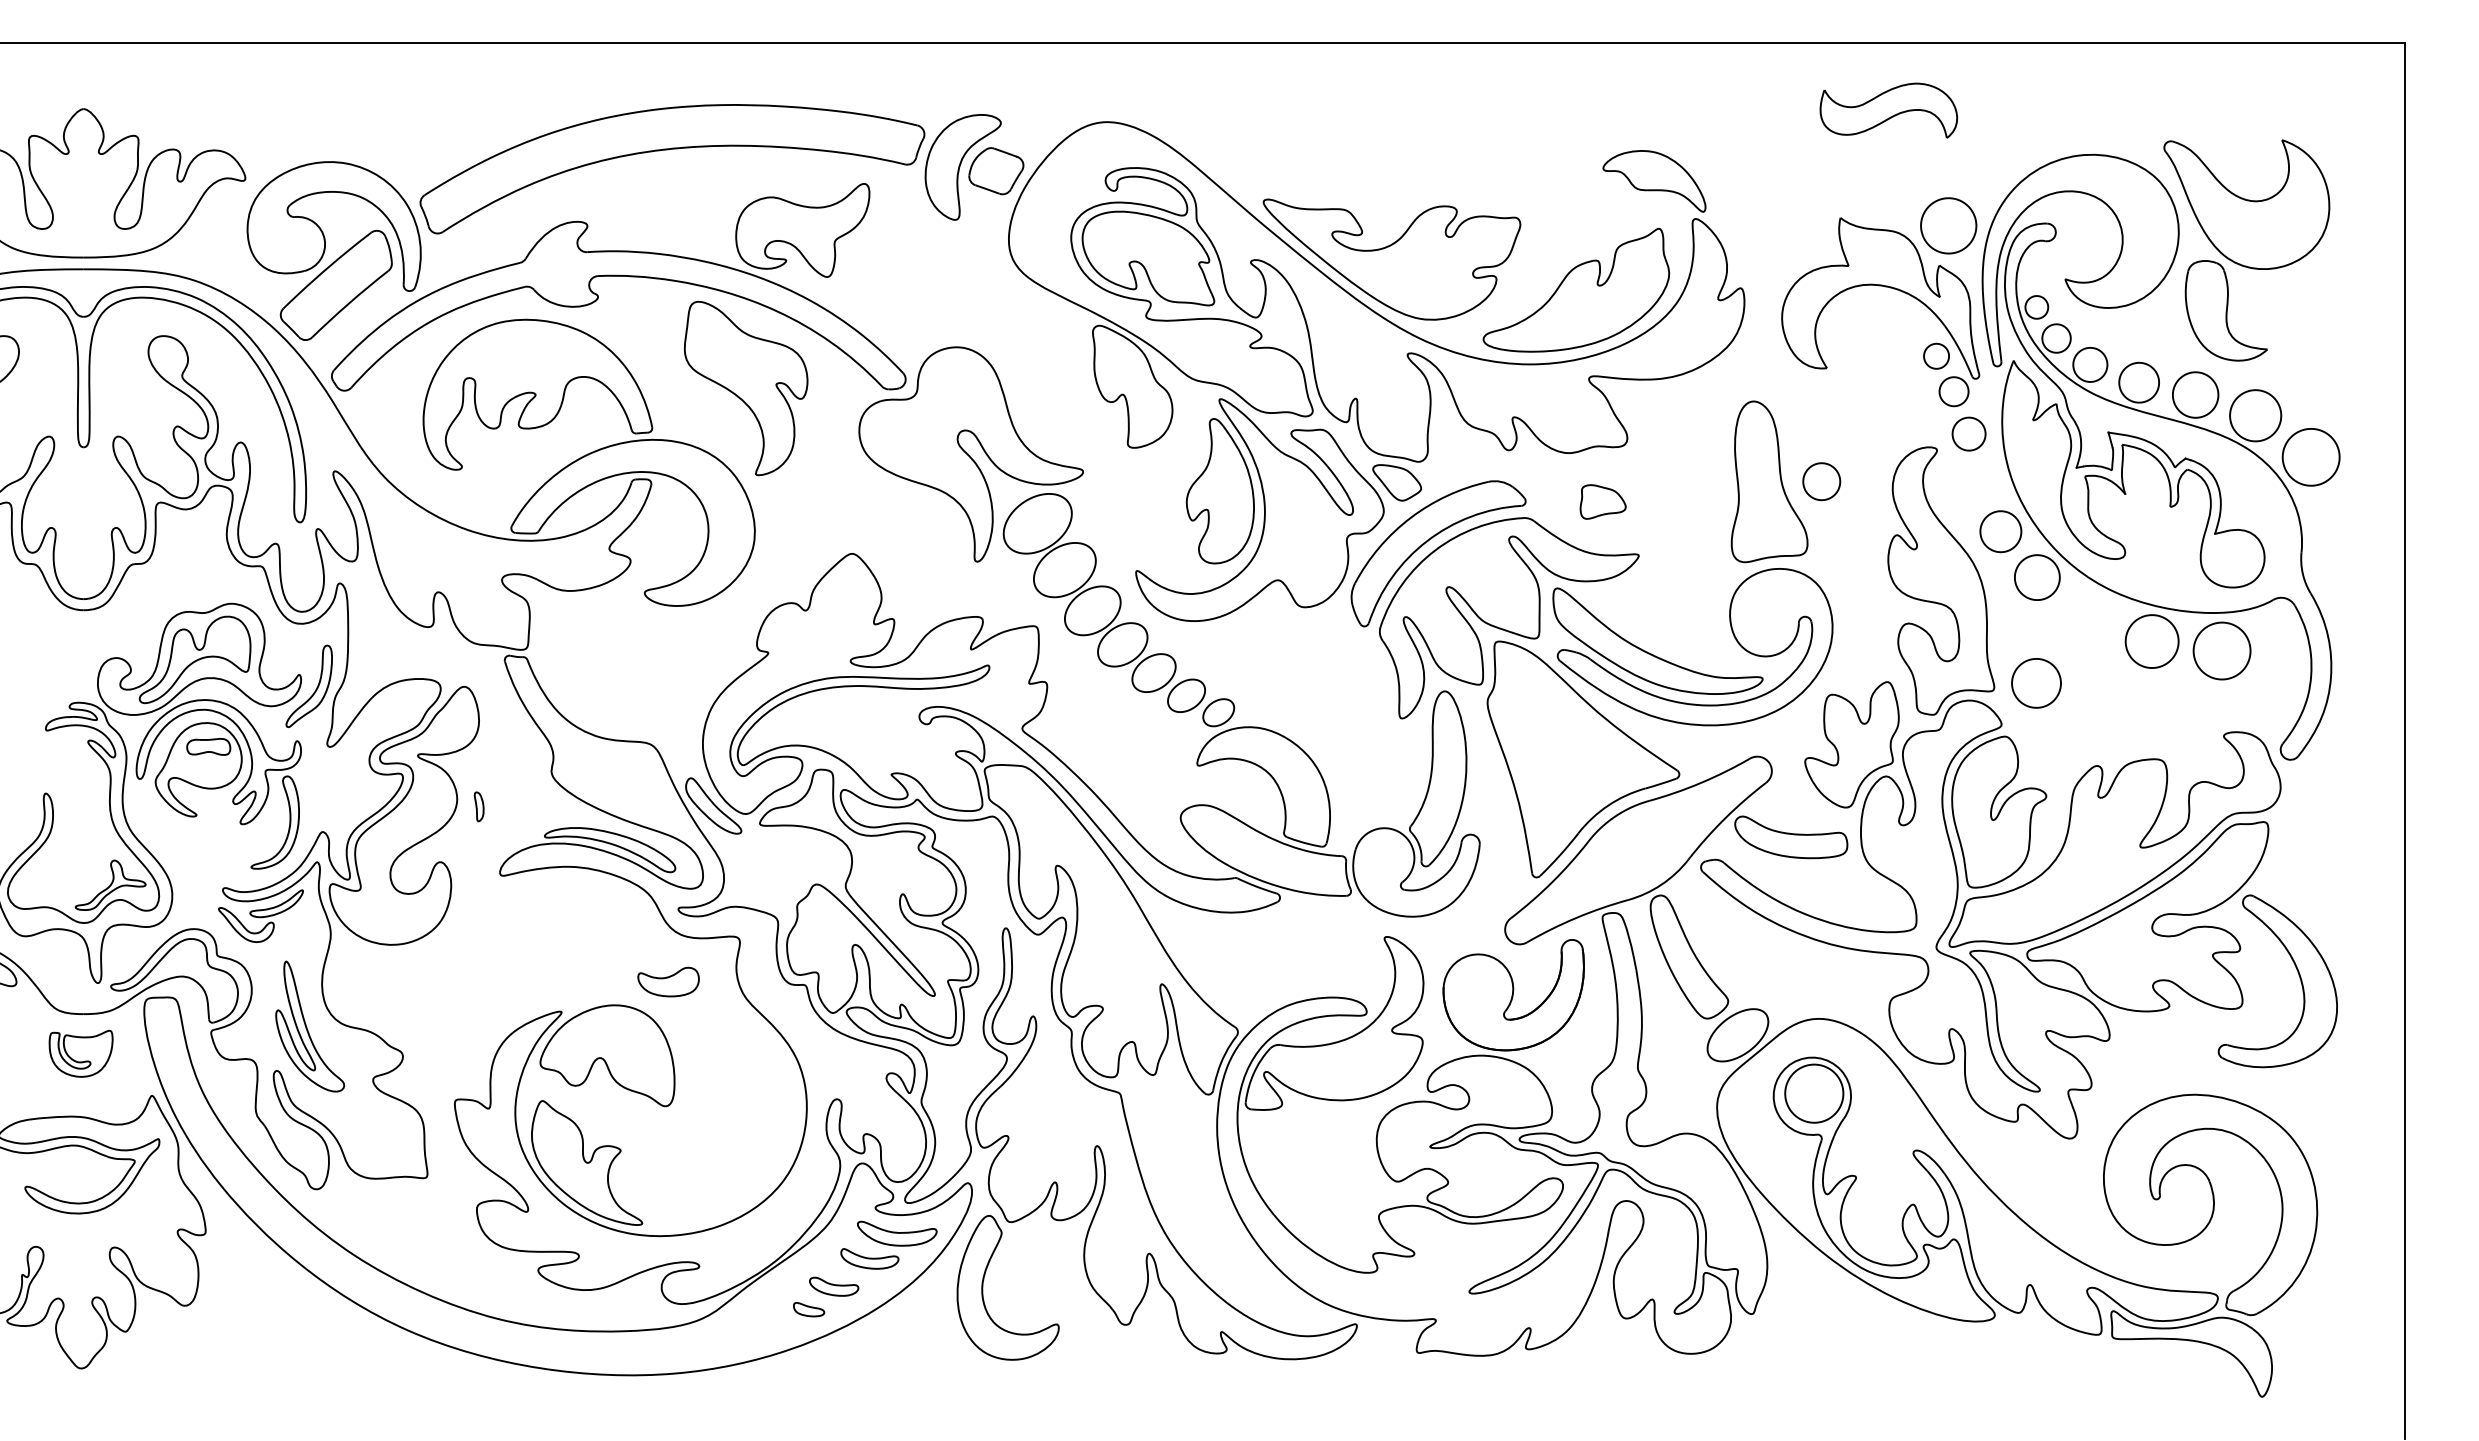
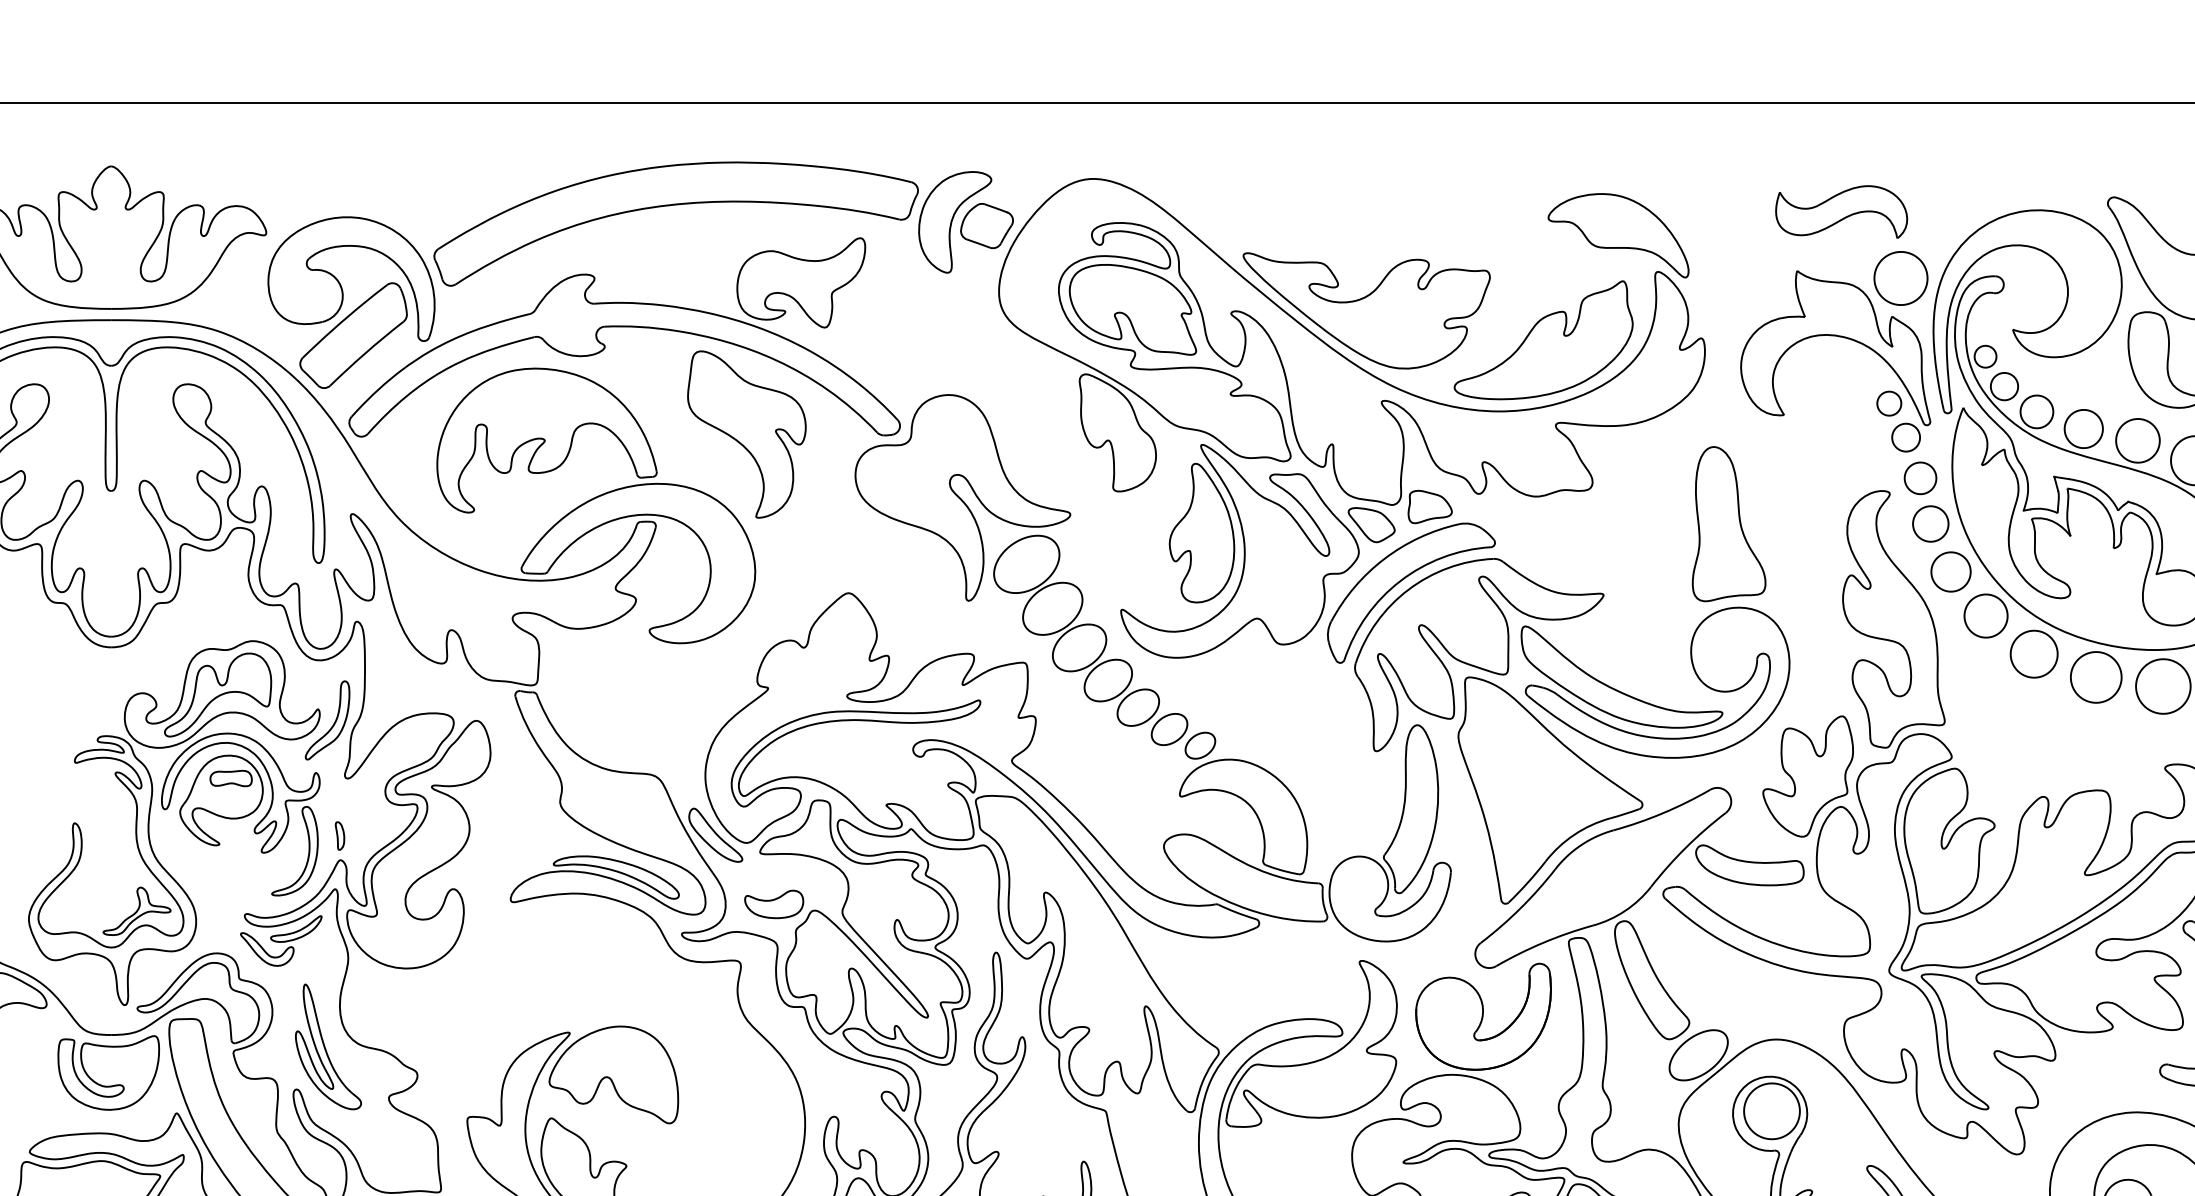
part: (1888, 110) -> (1841, 211), moved
part: (1654, 181) -> (1618, 235), size x1.43
part: (1821, 481) -> (1930, 523), moved
part: (1602, 501) -> (1429, 506), moved
part: (2036, 683) -> (2034, 654), moved
part: (478, 806) -> (339, 835), moved
part: (668, 981) -> (774, 903), moved
part: (80, 1053) -> (108, 1072), size x1.67

